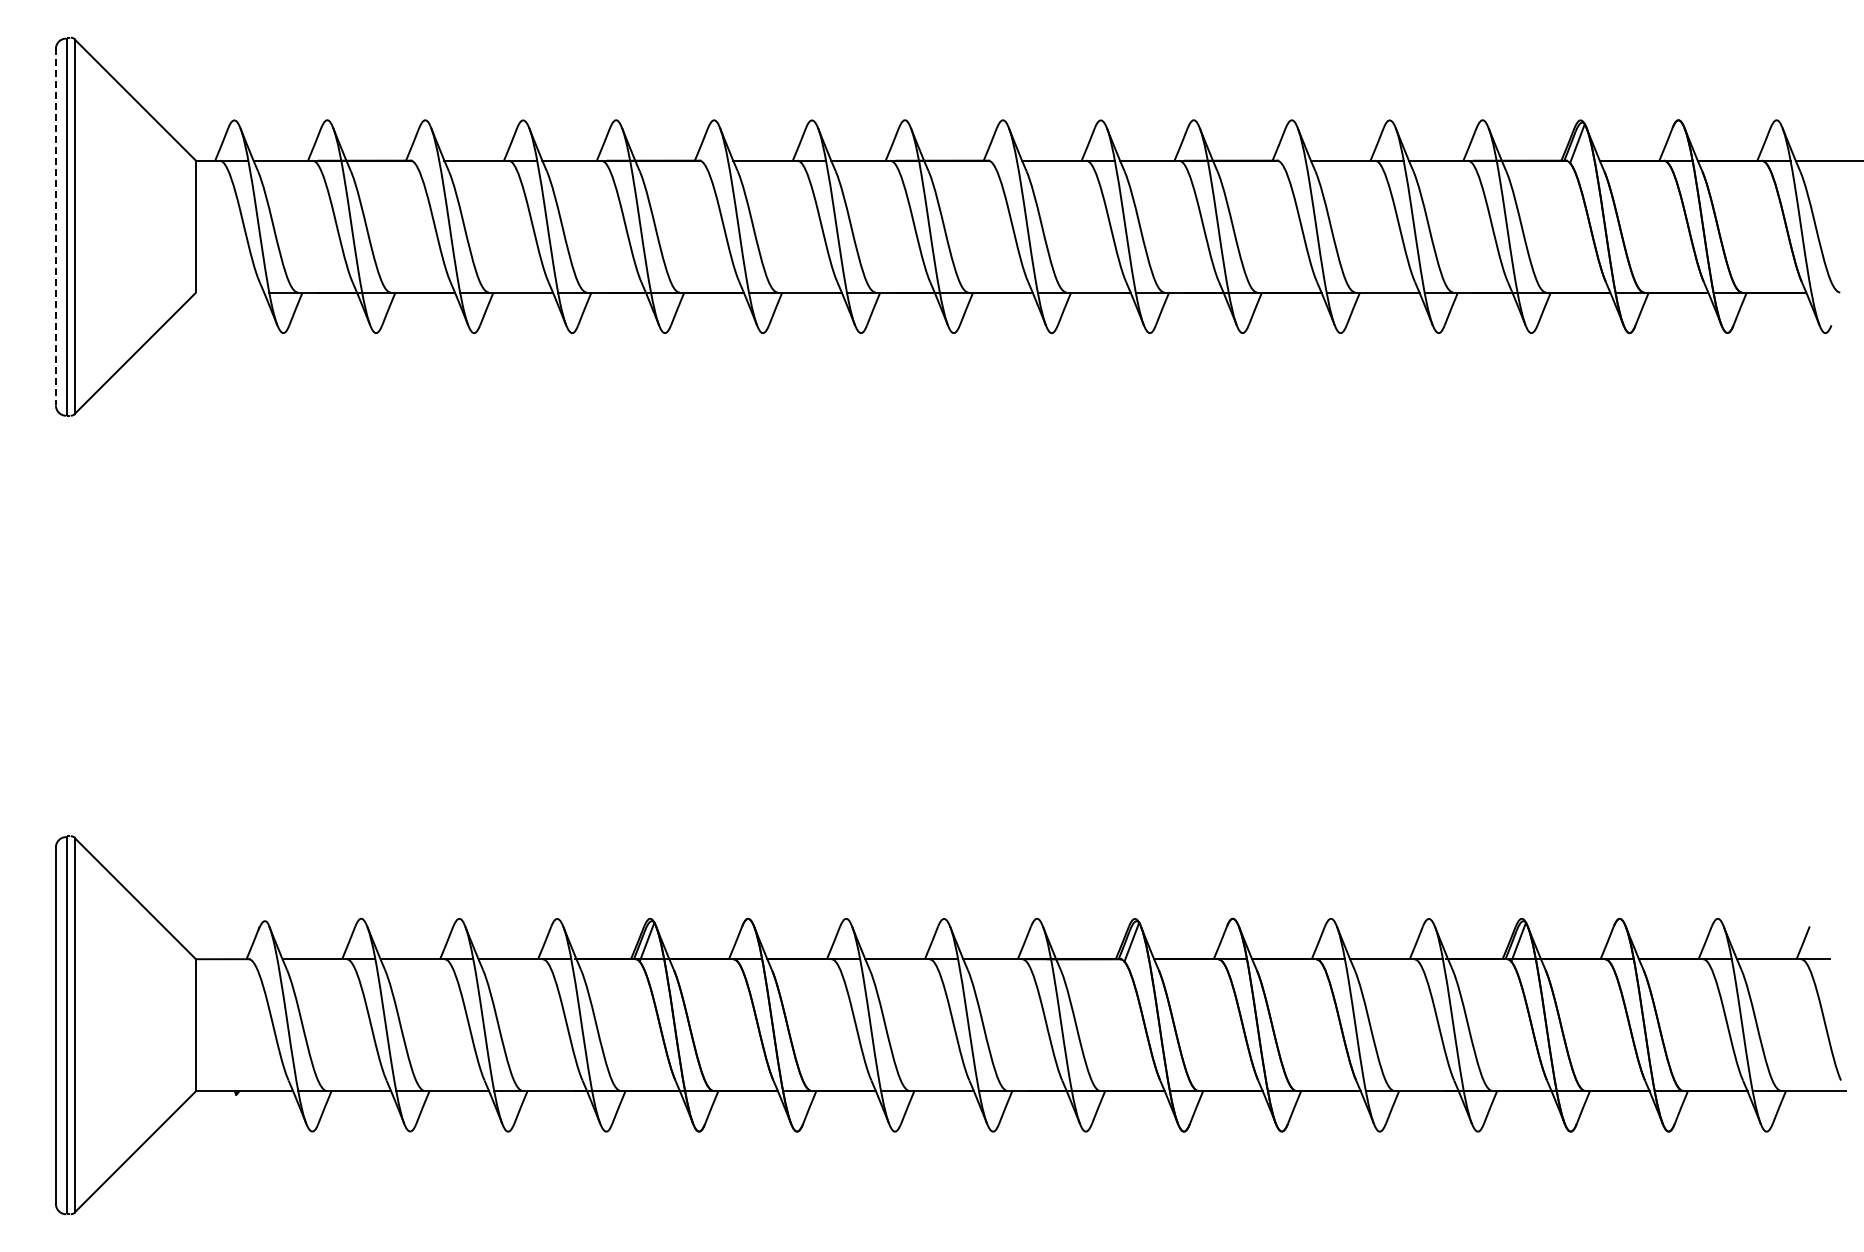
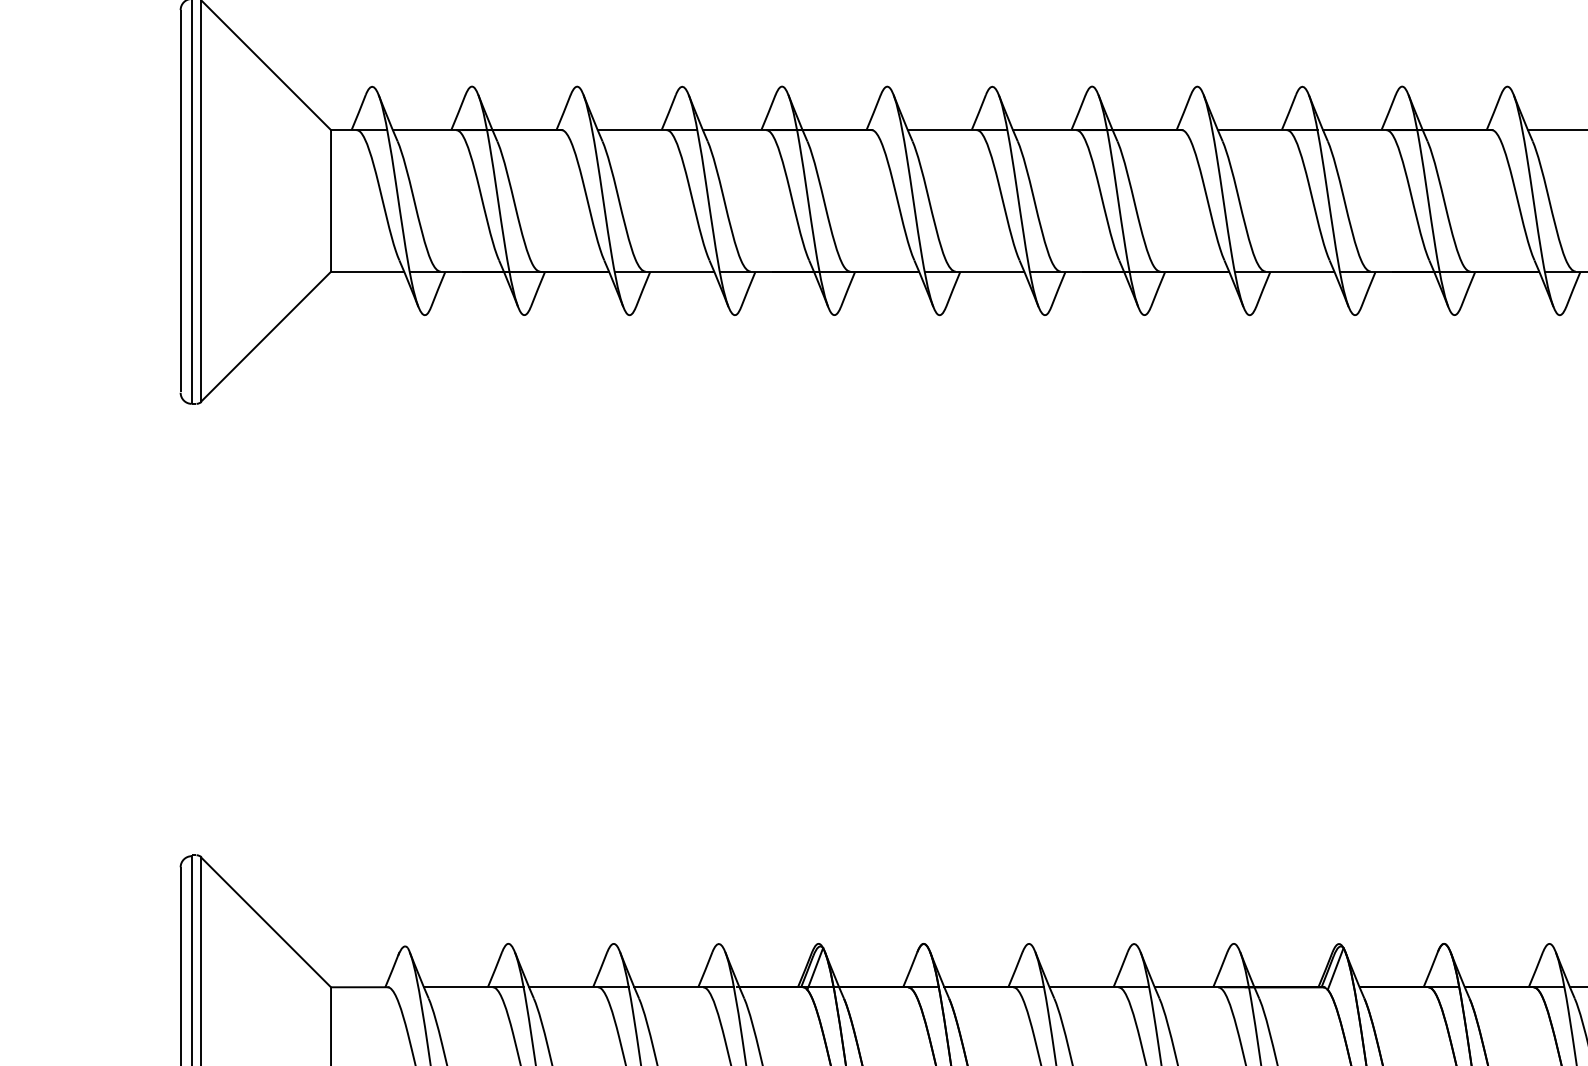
line: (55, 227) -> (180, 201), dashed -> solid
line: (229, 292) -> (366, 271), added

